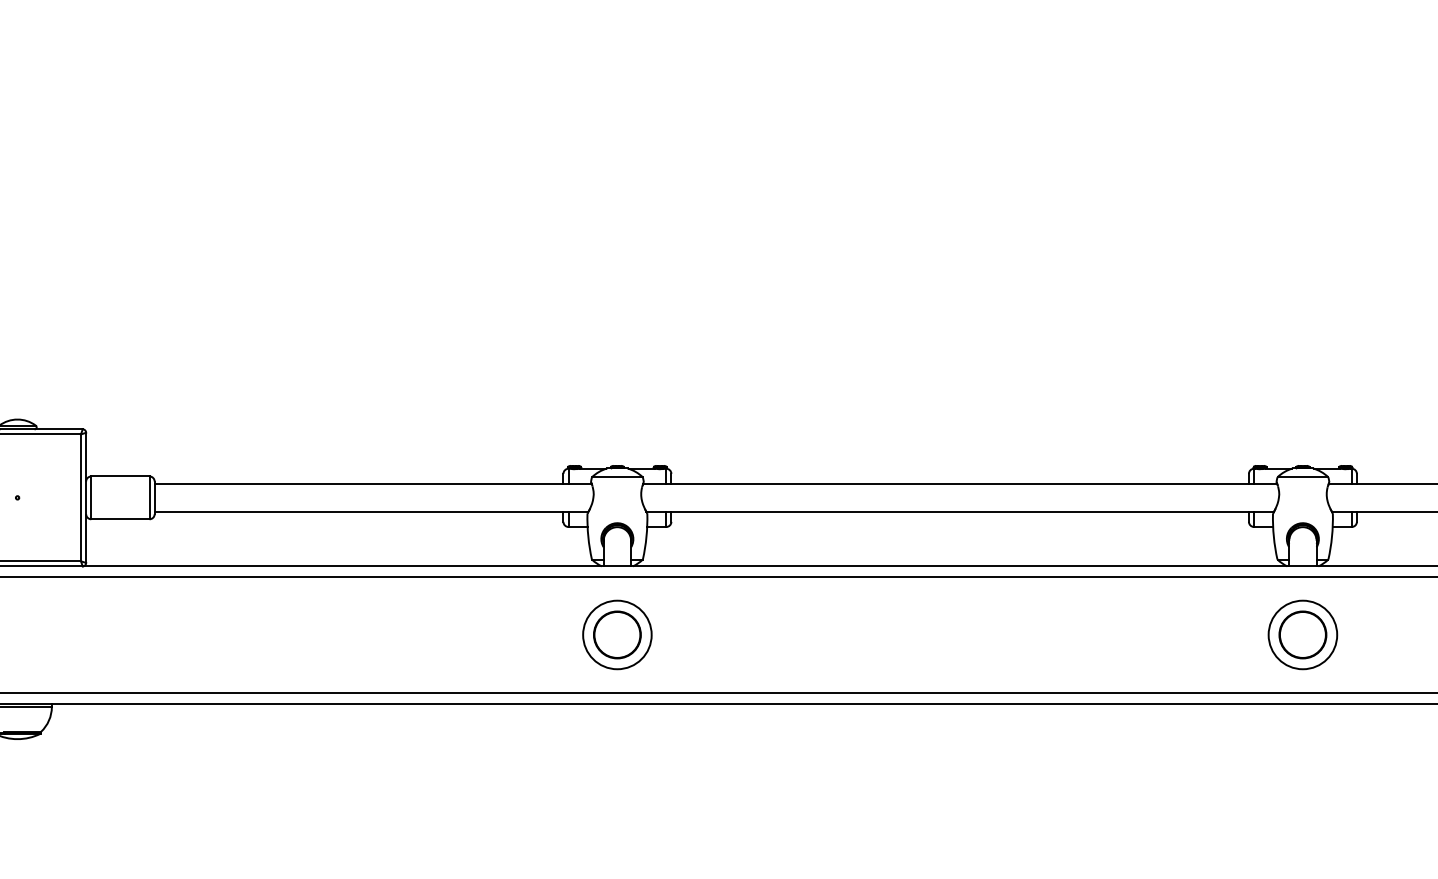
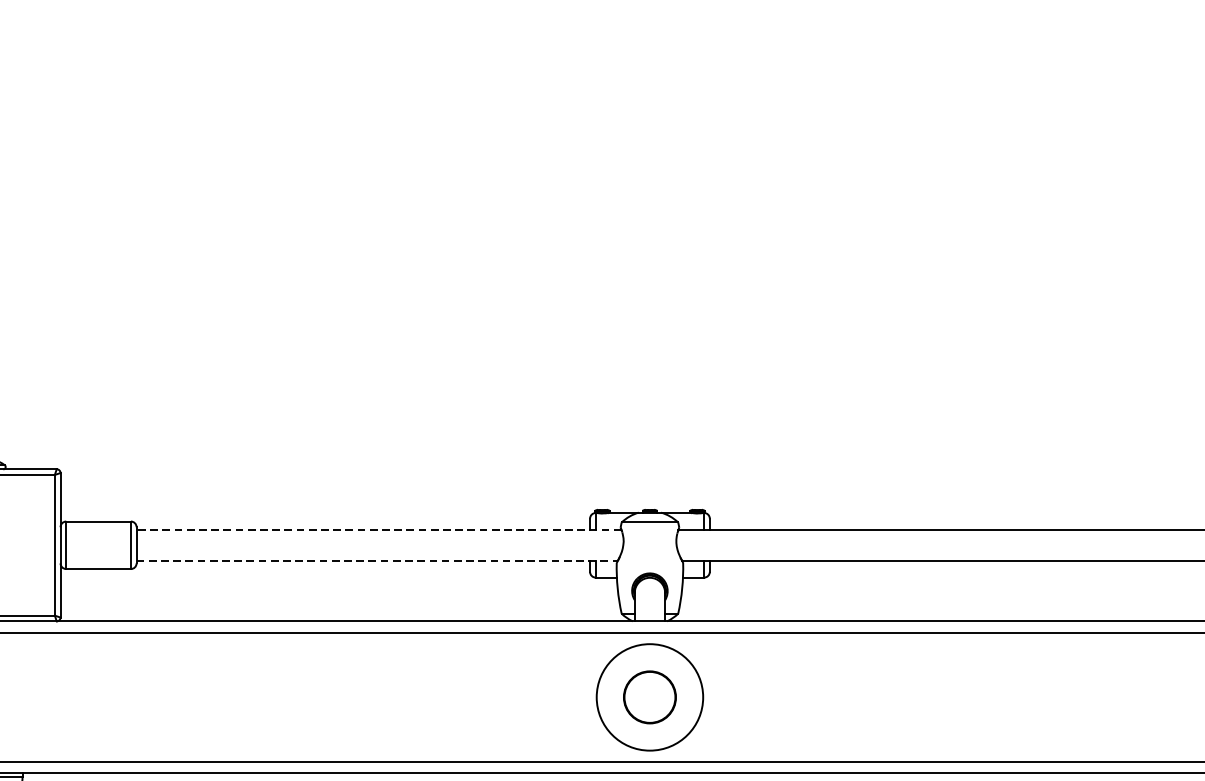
line: (373, 484) -> (379, 530), solid -> dashed
line: (371, 511) -> (377, 560), solid -> dashed
circle: (617, 634) -> (650, 696), size x1.4

